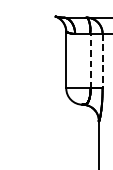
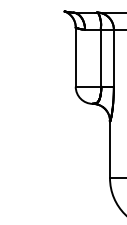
line: (90, 61) -> (101, 58), dashed -> solid
line: (102, 61) -> (113, 58), dashed -> solid

